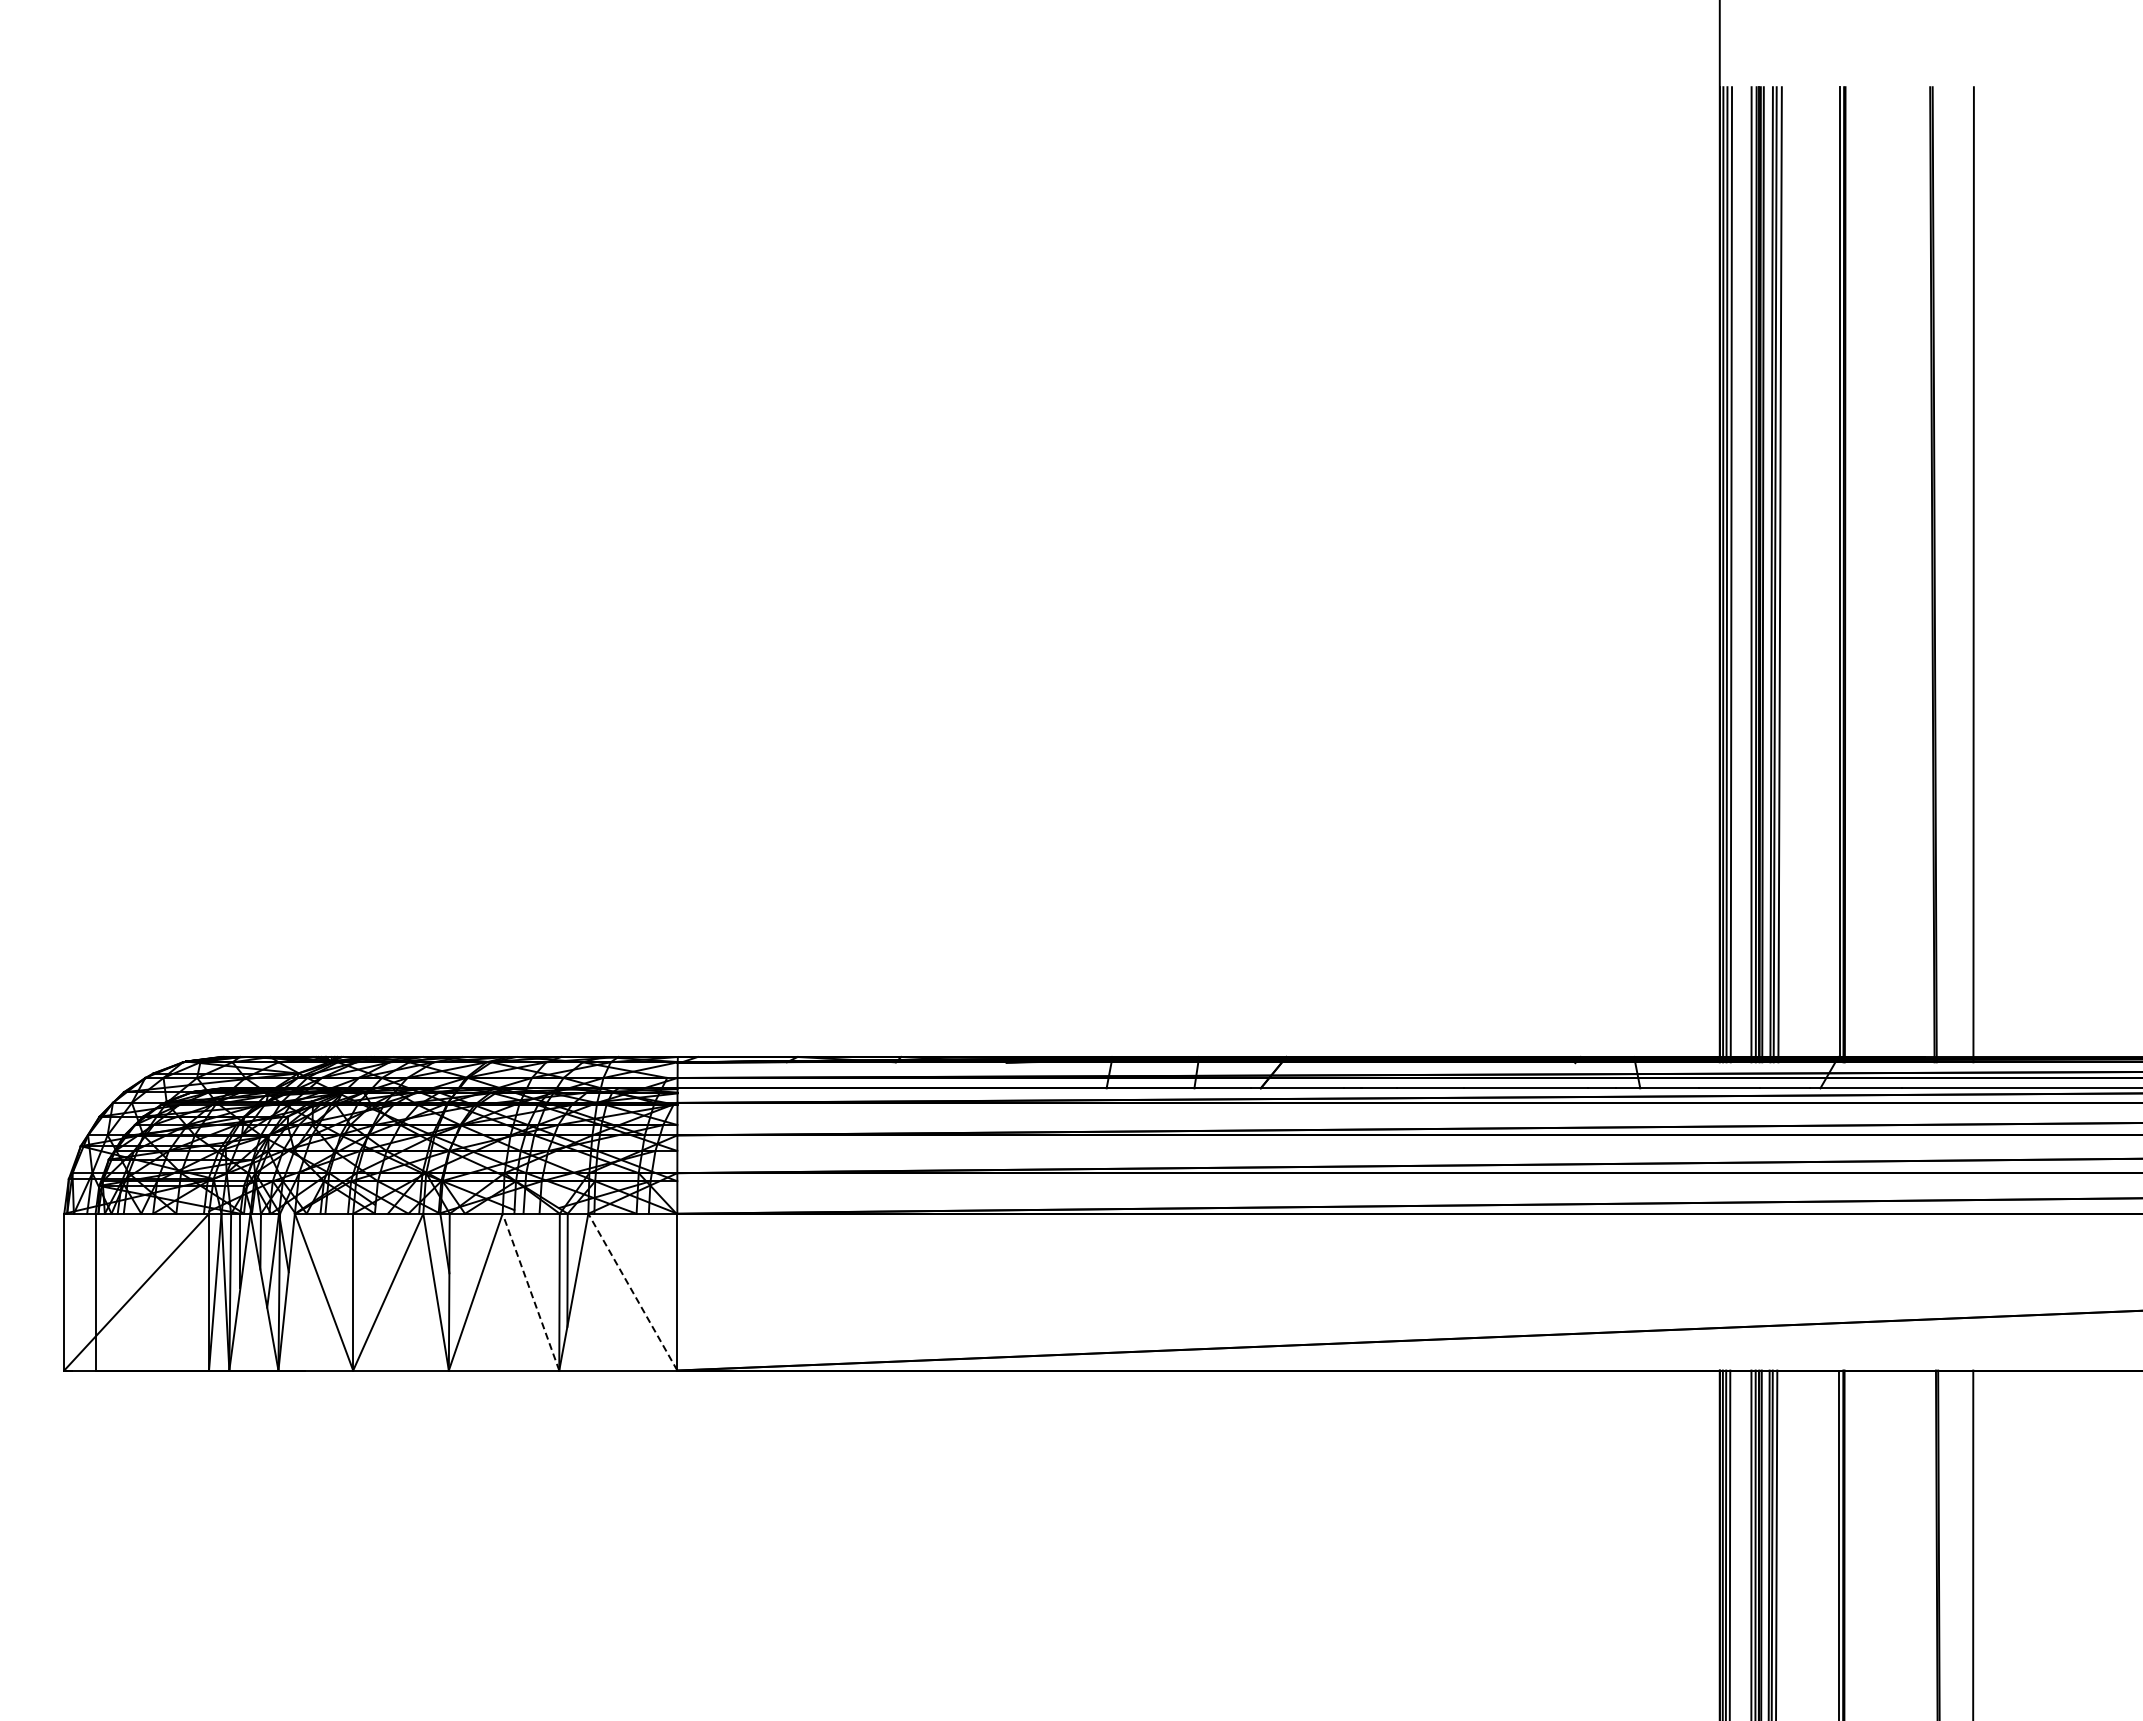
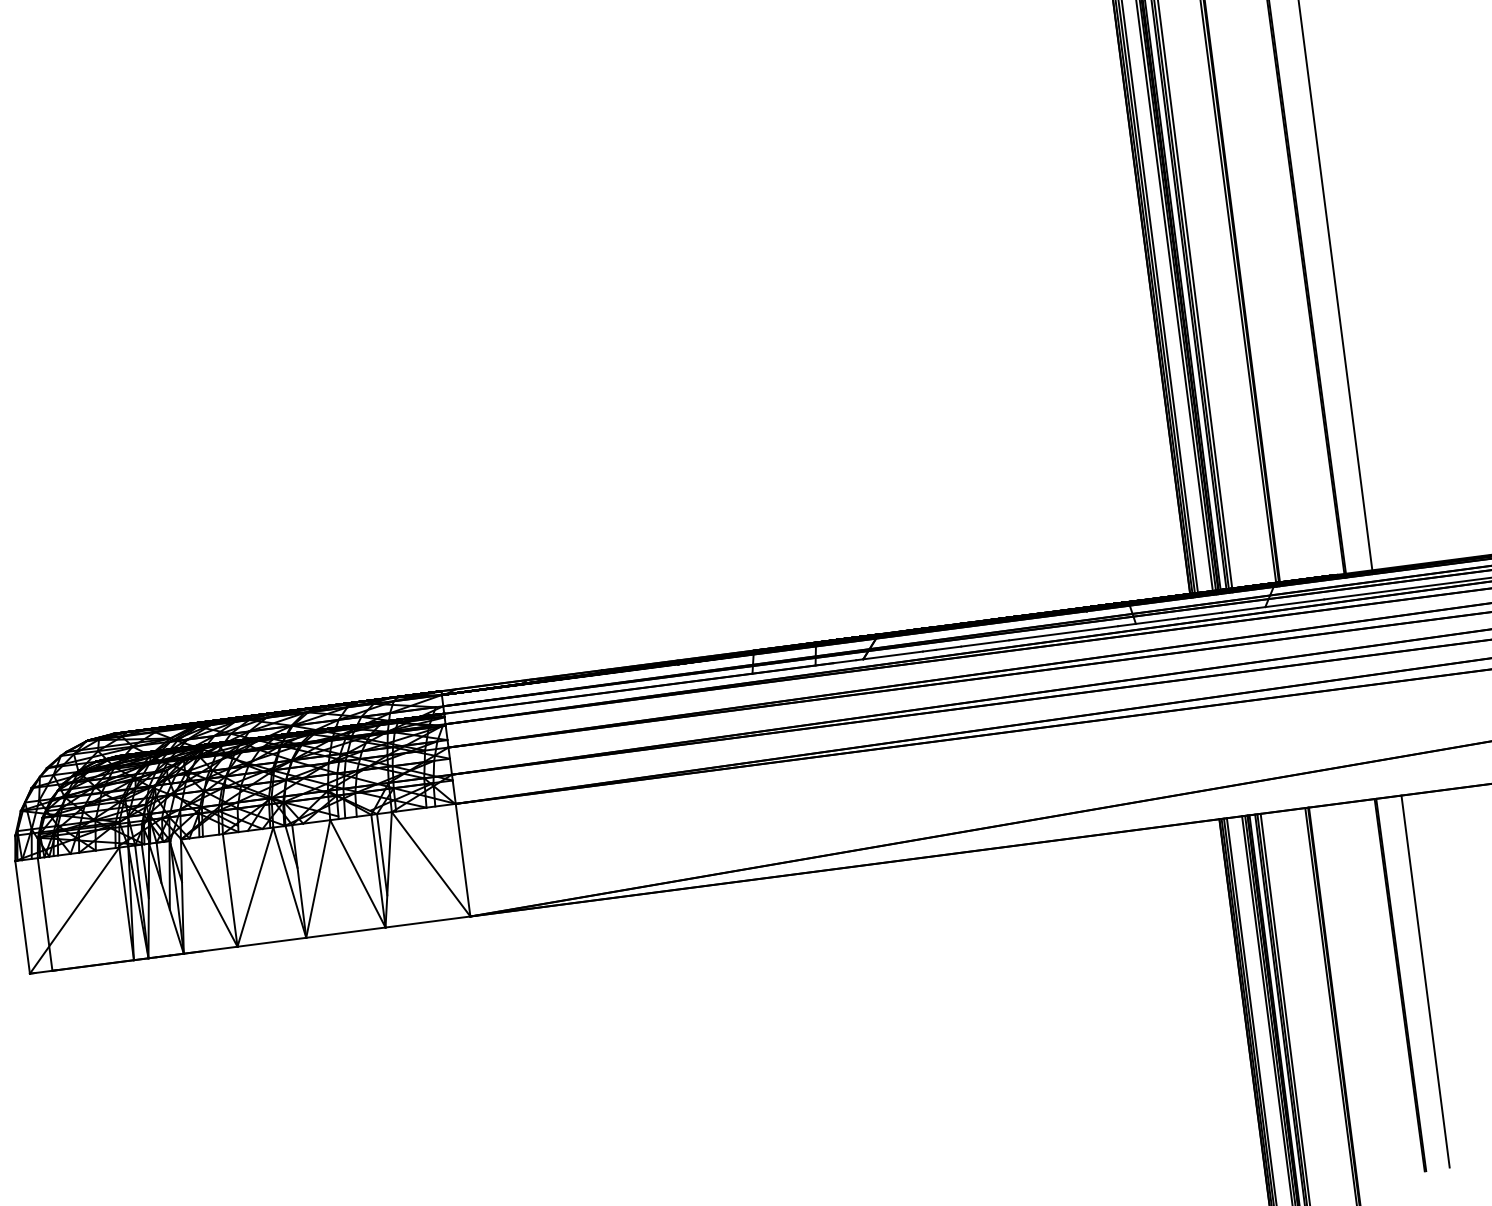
line: (530, 1291) -> (357, 873), dashed -> solid
line: (632, 1291) -> (430, 863), dashed -> solid

